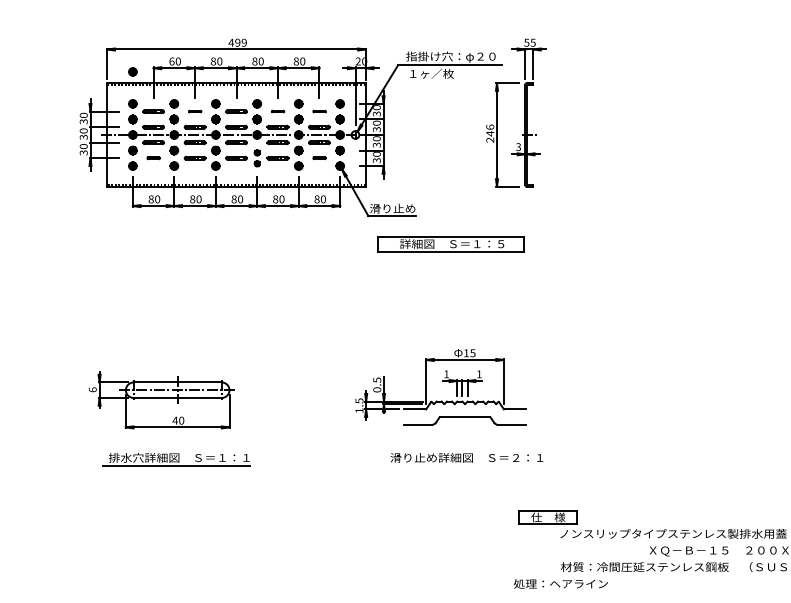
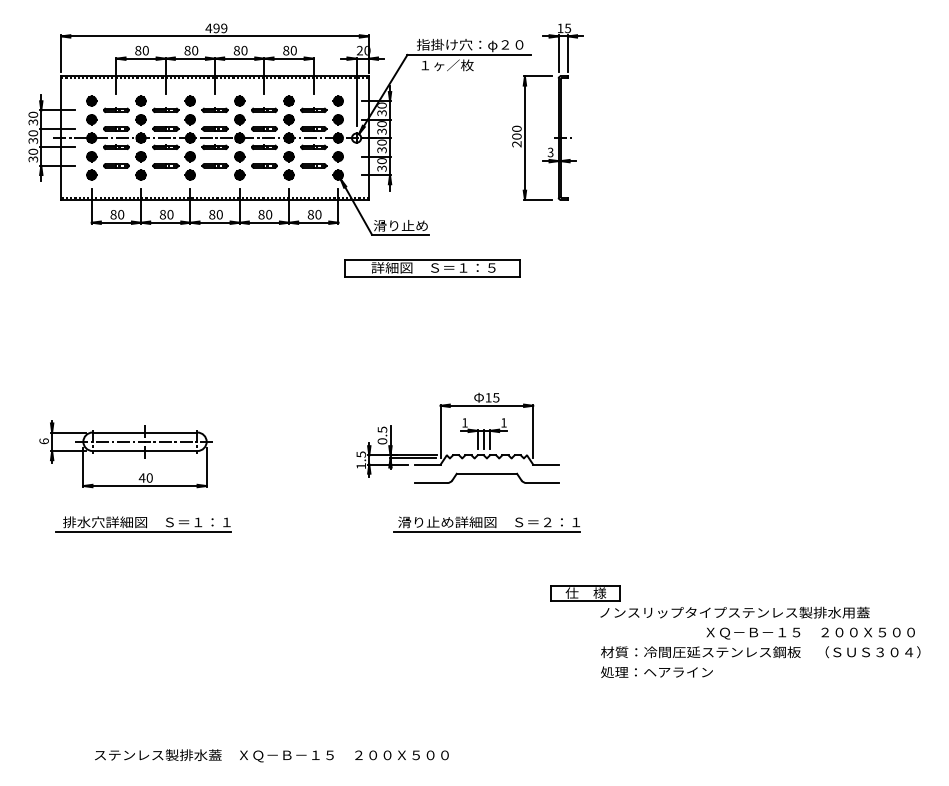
text: (526, 42) -> (560, 28), 55 -> 15
text: (172, 61) -> (138, 50), 60 -> 80
part: (132, 71) -> (91, 62), removed
part: (194, 110) -> (165, 109), size x1.67
part: (278, 110) -> (264, 109), size x1.67
part: (319, 110) -> (313, 109), size x1.67
text: (489, 130) -> (516, 132), 246 -> 200
part: (153, 158) -> (116, 165), size x1.67
part: (257, 158) -> (239, 165), size x1.43
part: (319, 158) -> (313, 165), size x1.67
part: (451, 244) -> (432, 268), moved
line: (464, 466) -> (486, 532), added
text: (560, 583) -> (656, 671), moved

